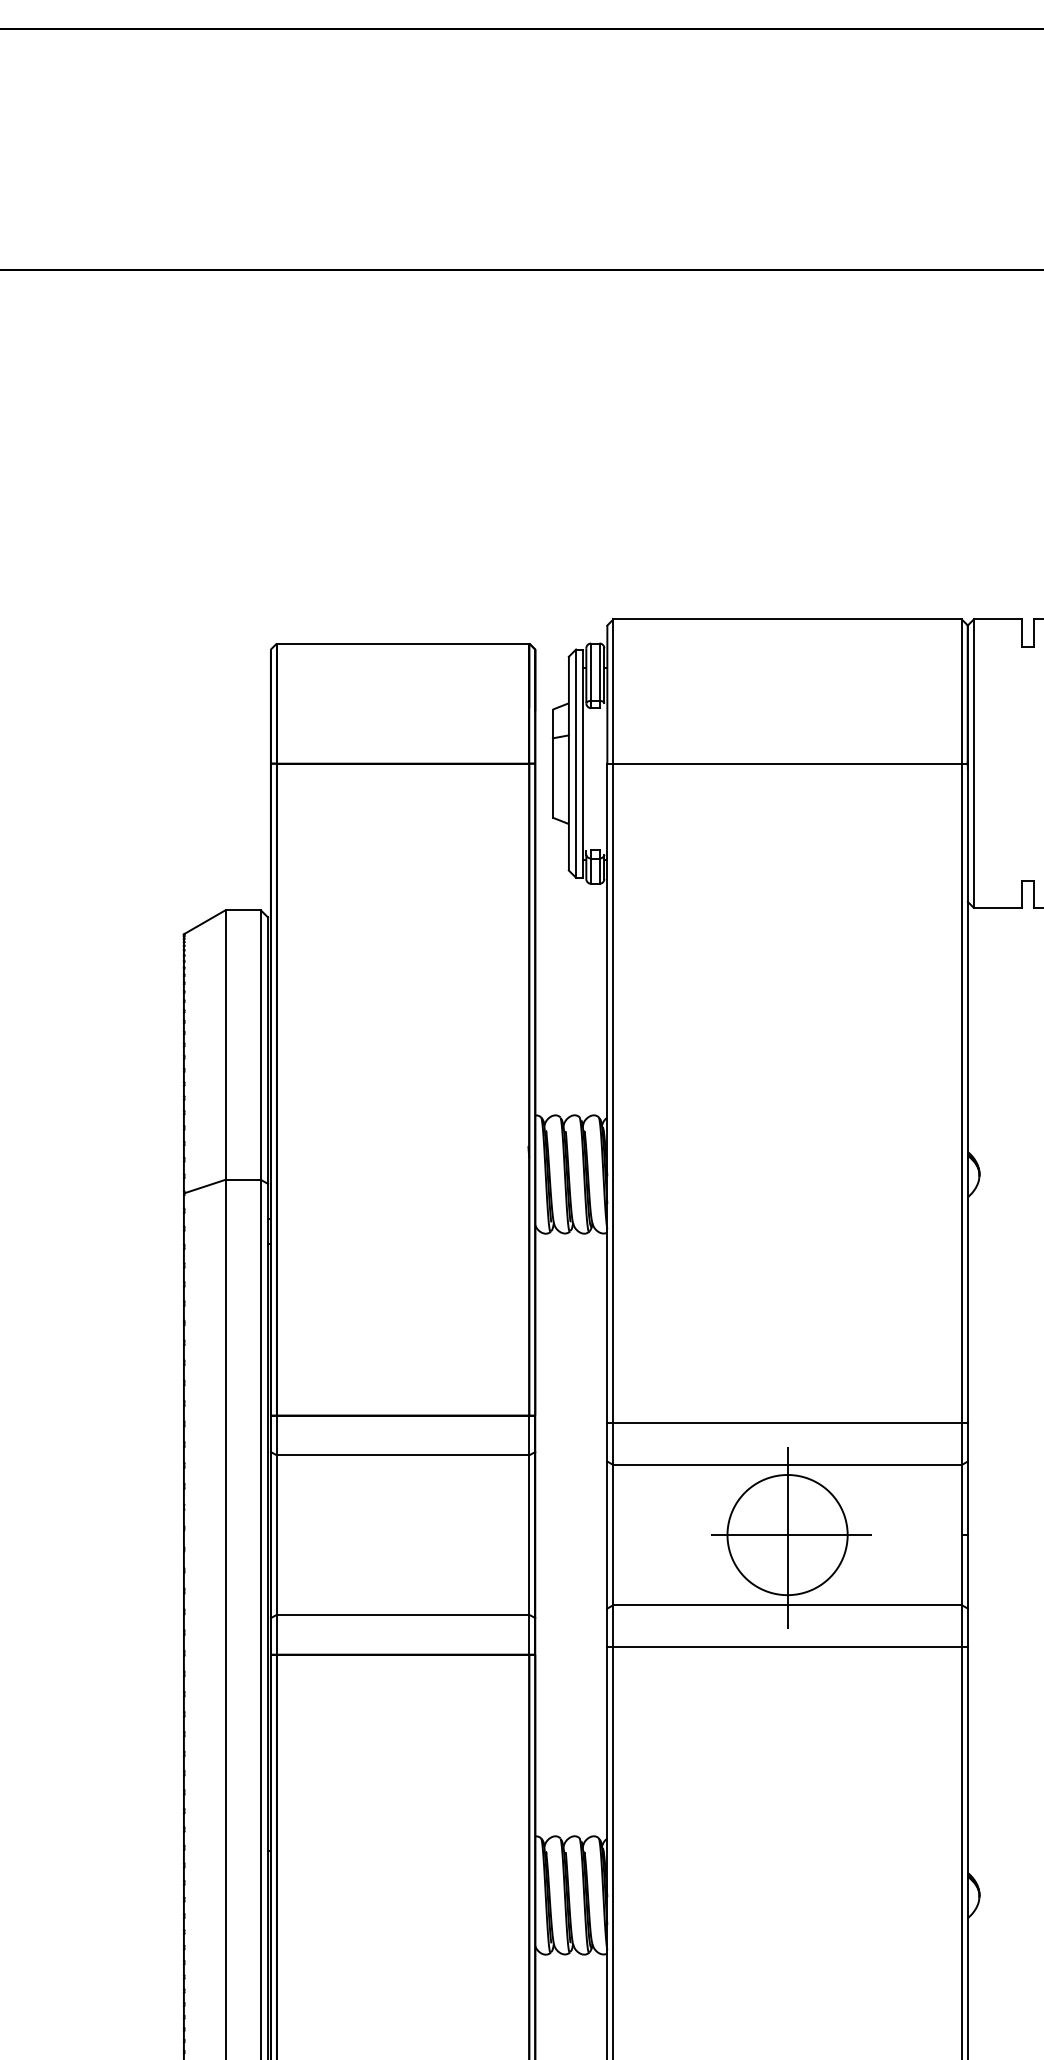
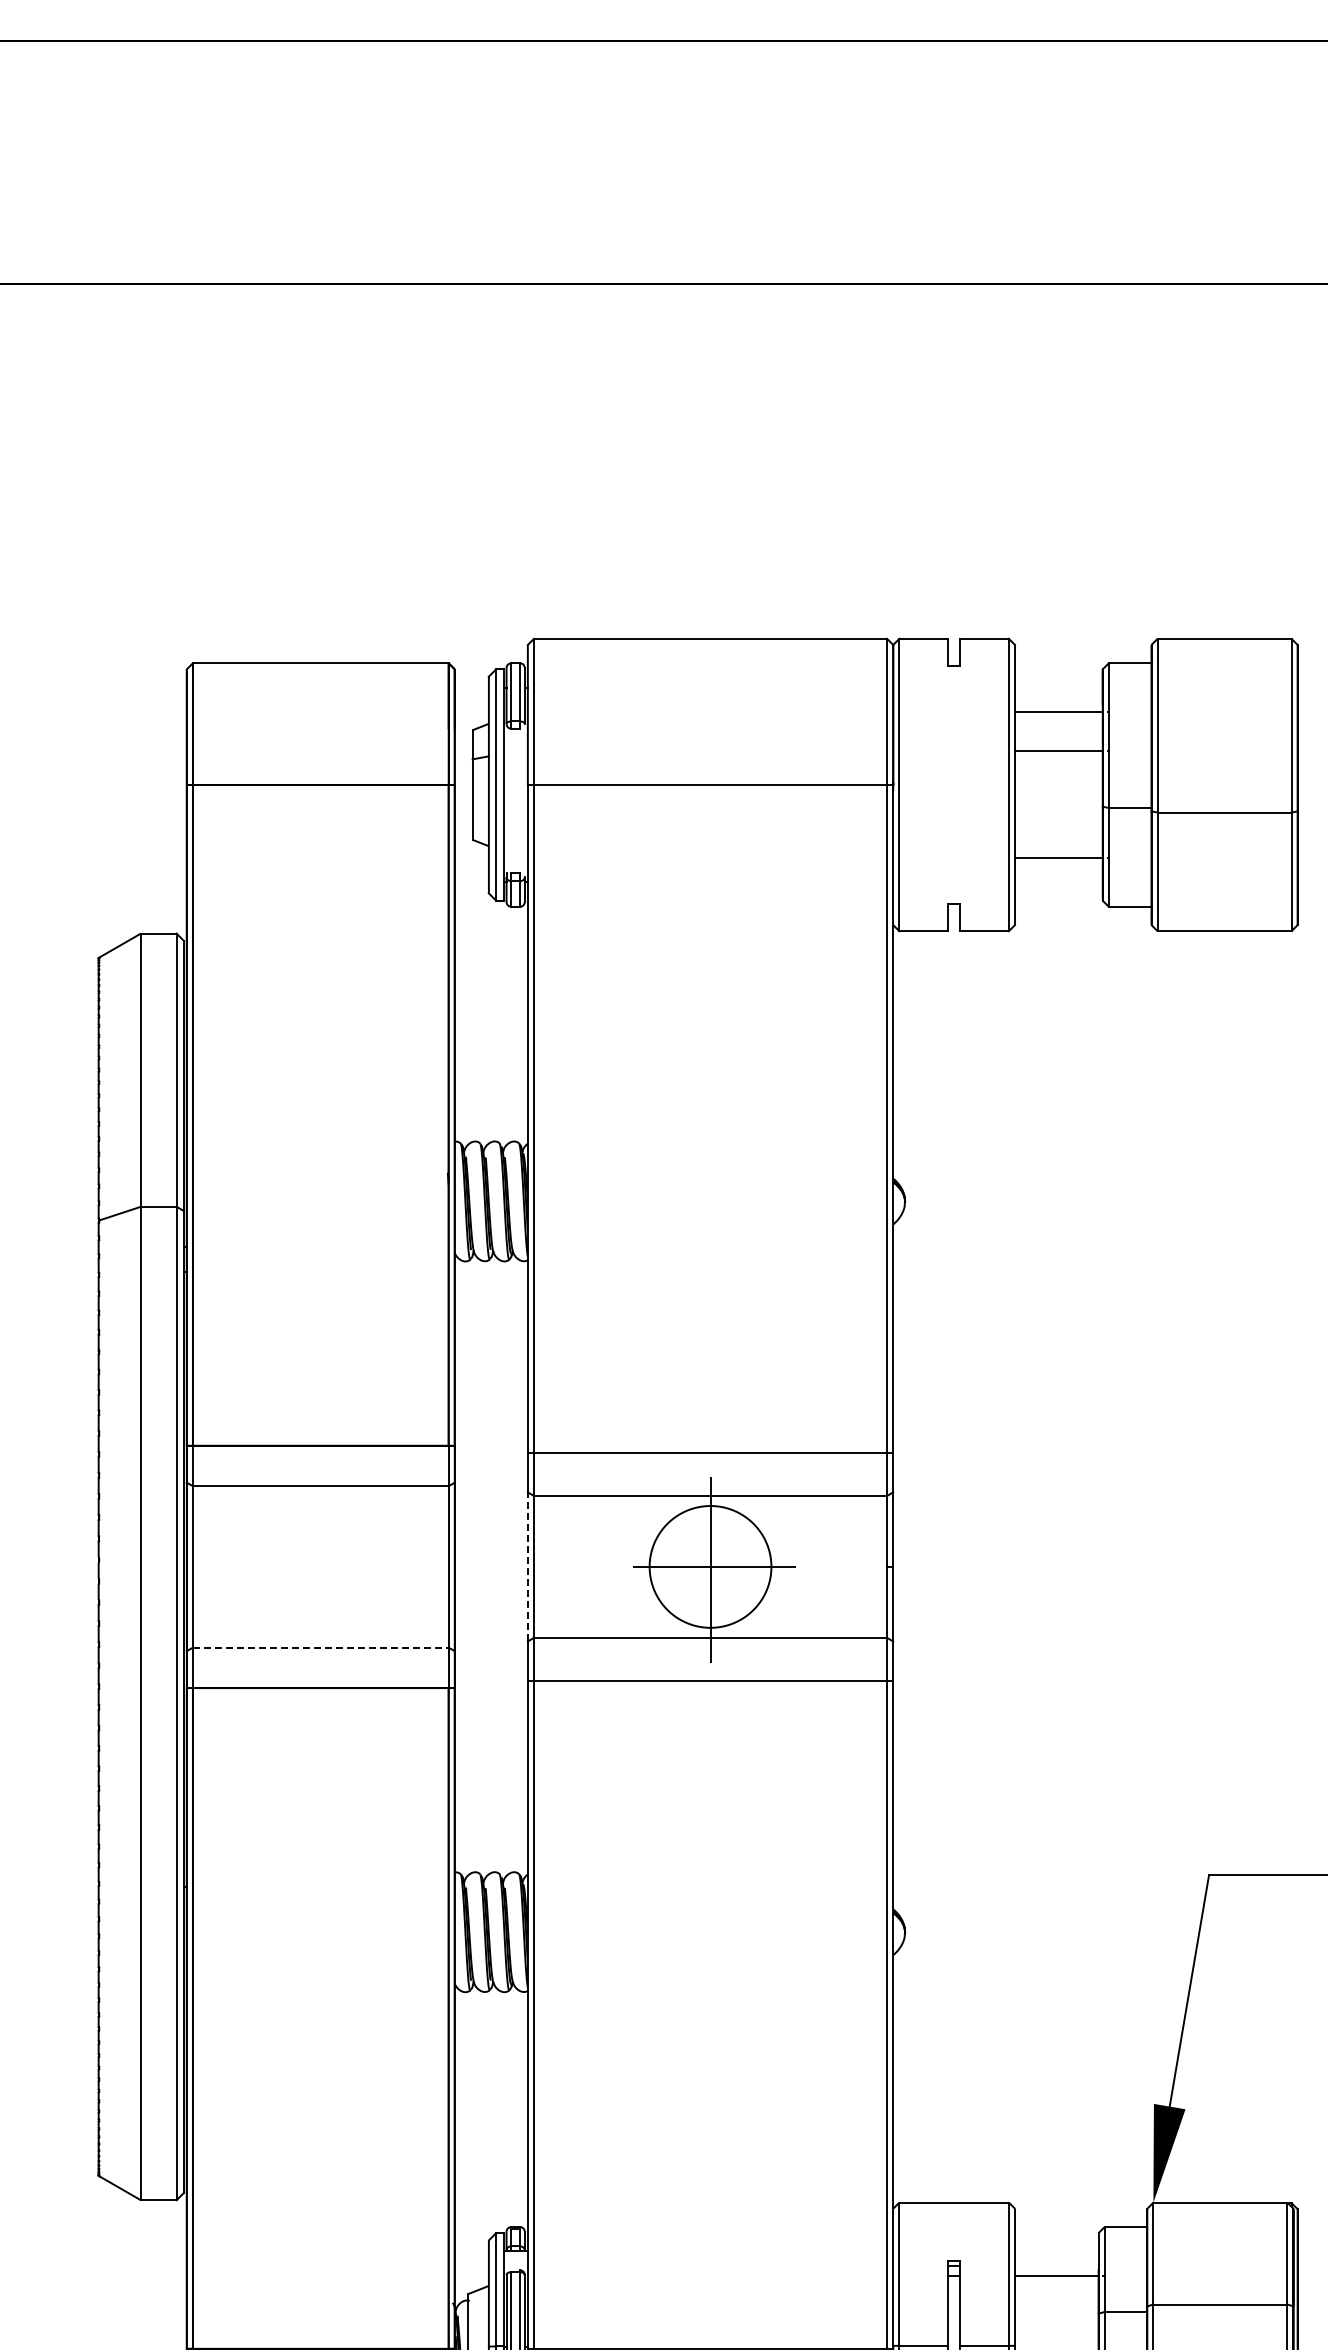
line: (607, 1534) -> (527, 1566), solid -> dashed
line: (402, 1614) -> (320, 1647), solid -> dashed

